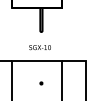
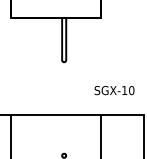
text: (39, 47) -> (113, 90), moved

